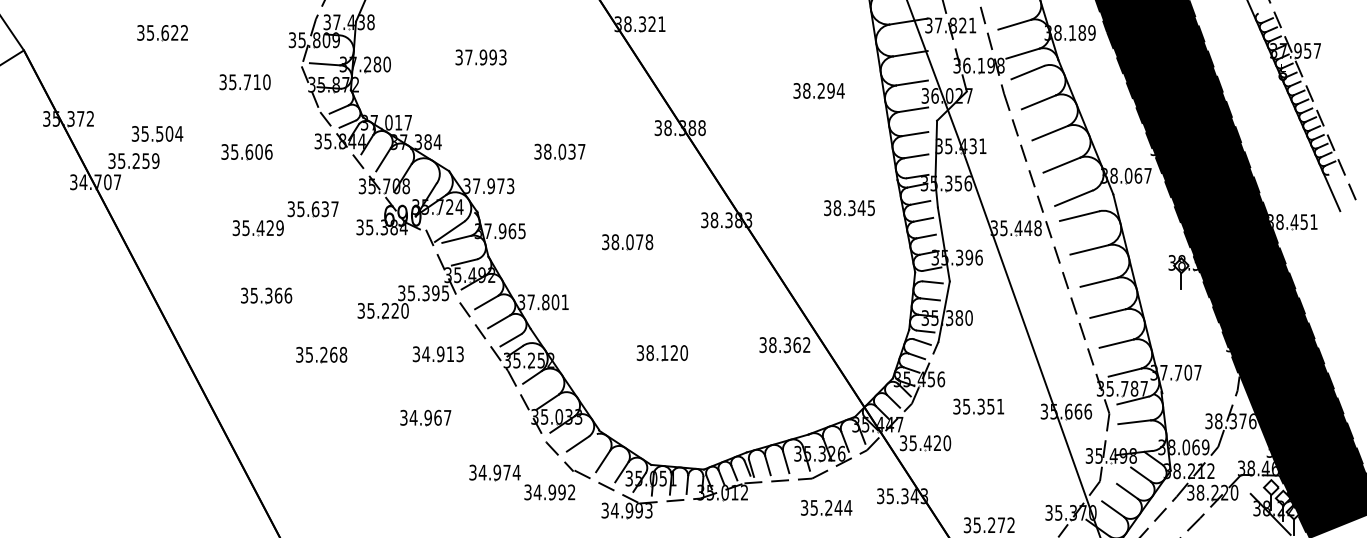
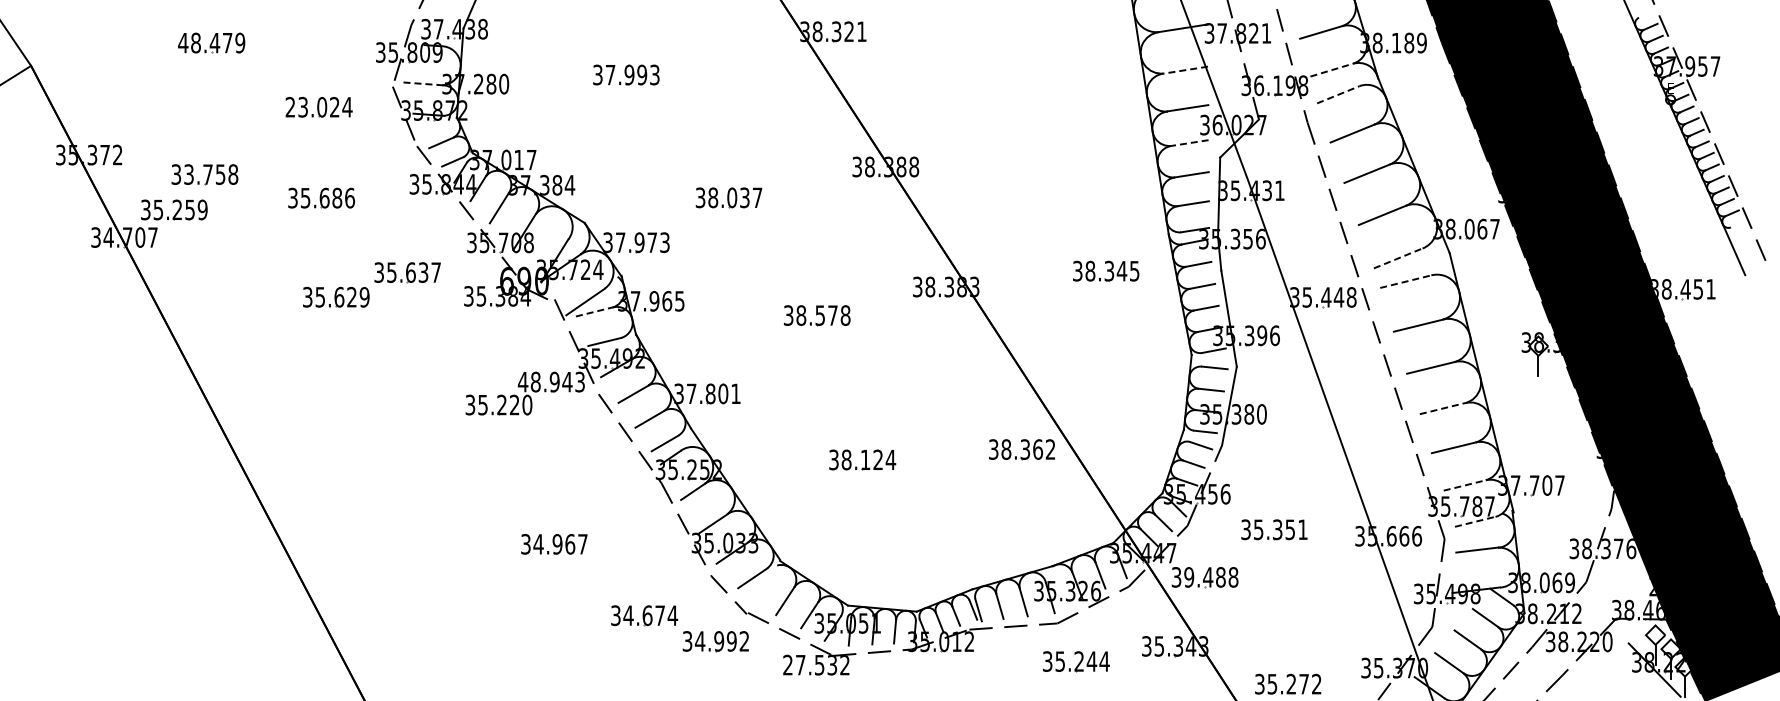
text: (162, 32) -> (211, 42), 35.622 -> 48.479
line: (910, 53) -> (1185, 70), solid -> dashed
line: (1023, 53) -> (1332, 70), solid -> dashed
line: (325, 63) -> (423, 83), solid -> dashed
line: (1027, 72) -> (1338, 94), solid -> dashed
text: (244, 81) -> (318, 106), 35.710 -> 23.024
part: (819, 90) -> (1066, 118), removed
line: (914, 110) -> (1190, 143), solid -> dashed
text: (162, 133) -> (211, 174), 35.504 -> 33.758
text: (259, 152) -> (337, 198), 35.606 -> 35.686
line: (1073, 198) -> (1398, 258), solid -> dashed
line: (1080, 216) -> (1406, 281), solid -> dashed
text: (260, 227) -> (339, 296), 35.429 -> 35.629
line: (456, 239) -> (594, 312), solid -> dashed
text: (630, 242) -> (820, 315), 38.078 -> 38.578
text: (422, 292) -> (550, 381), 35.395 -> 48.943
part: (266, 295) -> (346, 384), removed
line: (1108, 313) -> (1443, 408), solid -> dashed
text: (683, 352) -> (890, 459), 38.120 -> 38.124
part: (438, 354) -> (570, 461), removed
part: (321, 355) -> (418, 462), removed
line: (1124, 372) -> (1464, 485), solid -> dashed
line: (1133, 400) -> (1475, 521), solid -> dashed
text: (930, 443) -> (1211, 577), 35.420 -> 39.488
text: (1269, 450) -> (1652, 586), 38.407 -> 28.490
text: (497, 472) -> (647, 615), 34.974 -> 34.674
text: (627, 510) -> (816, 664), 34.993 -> 27.532

